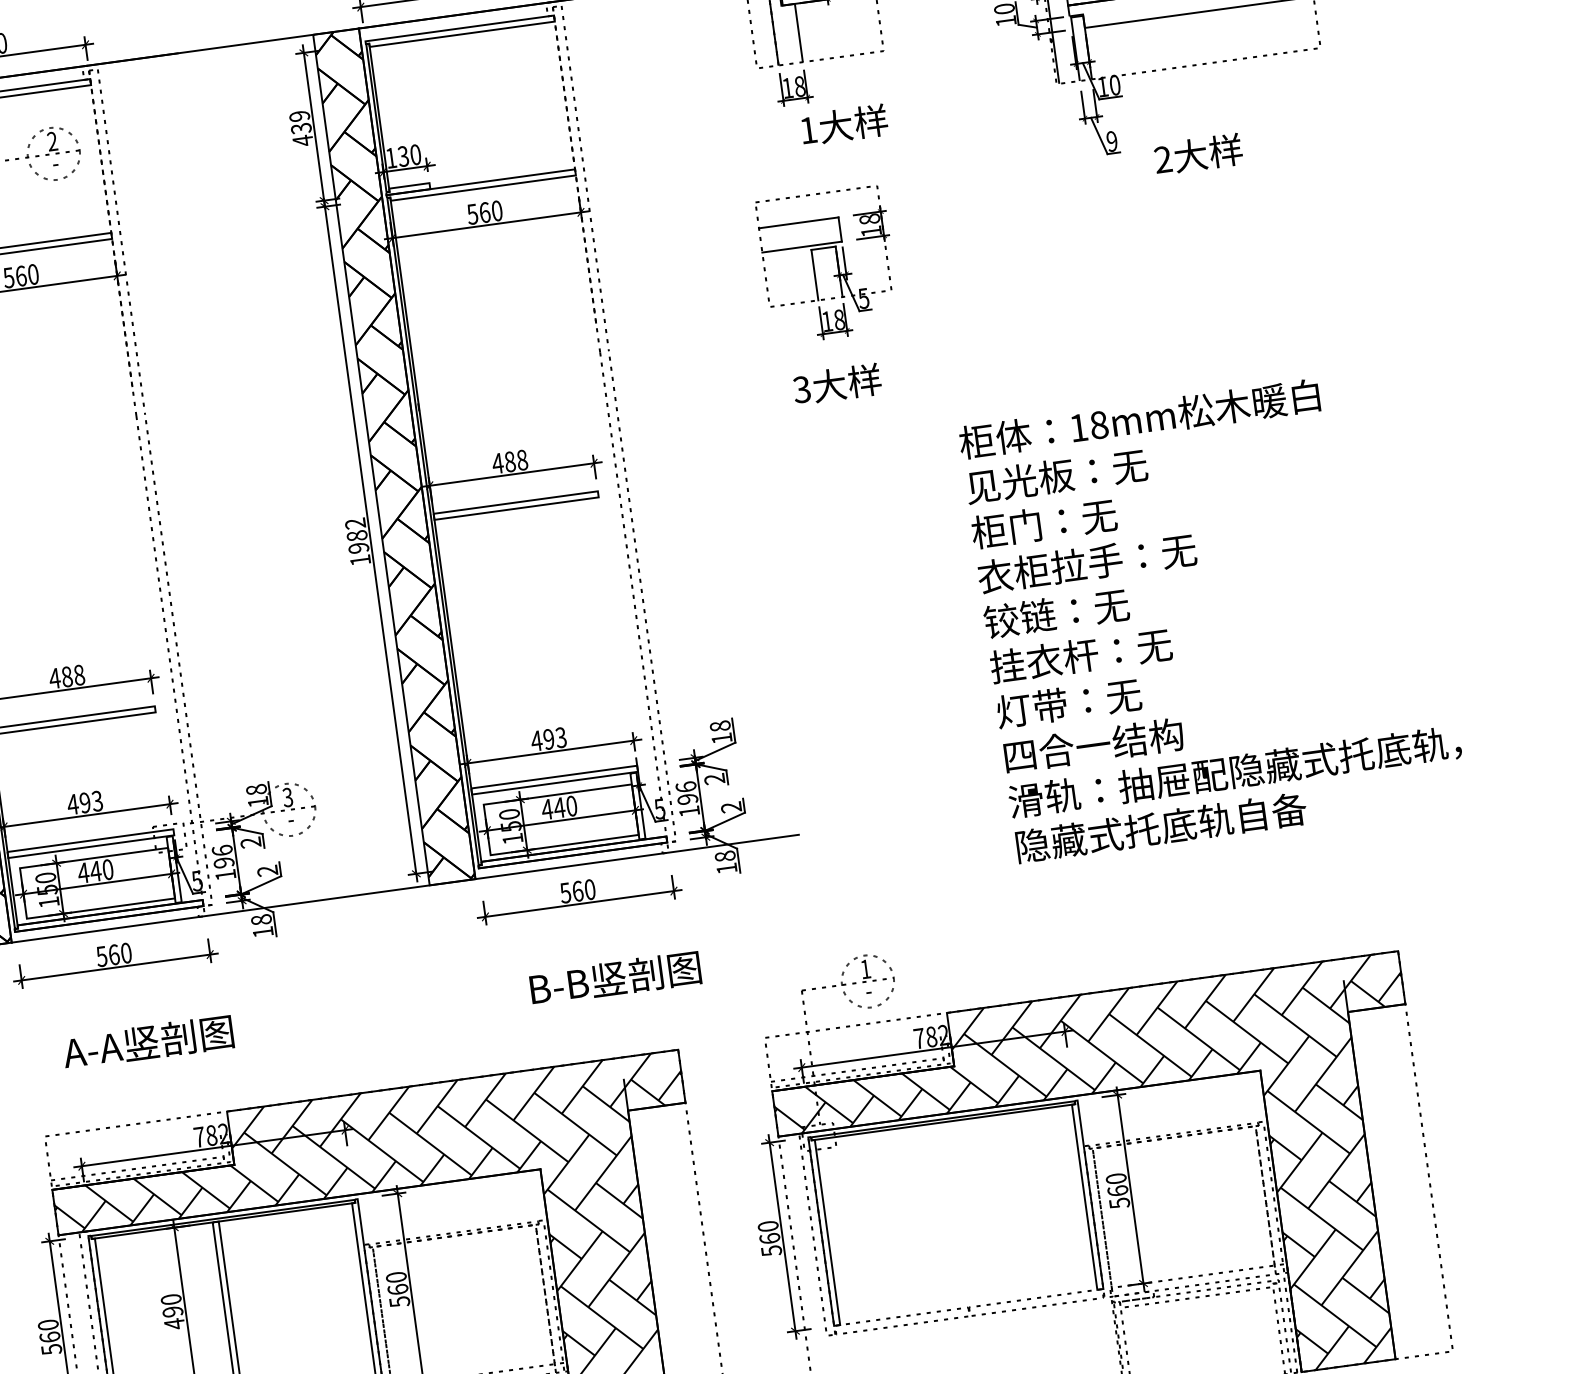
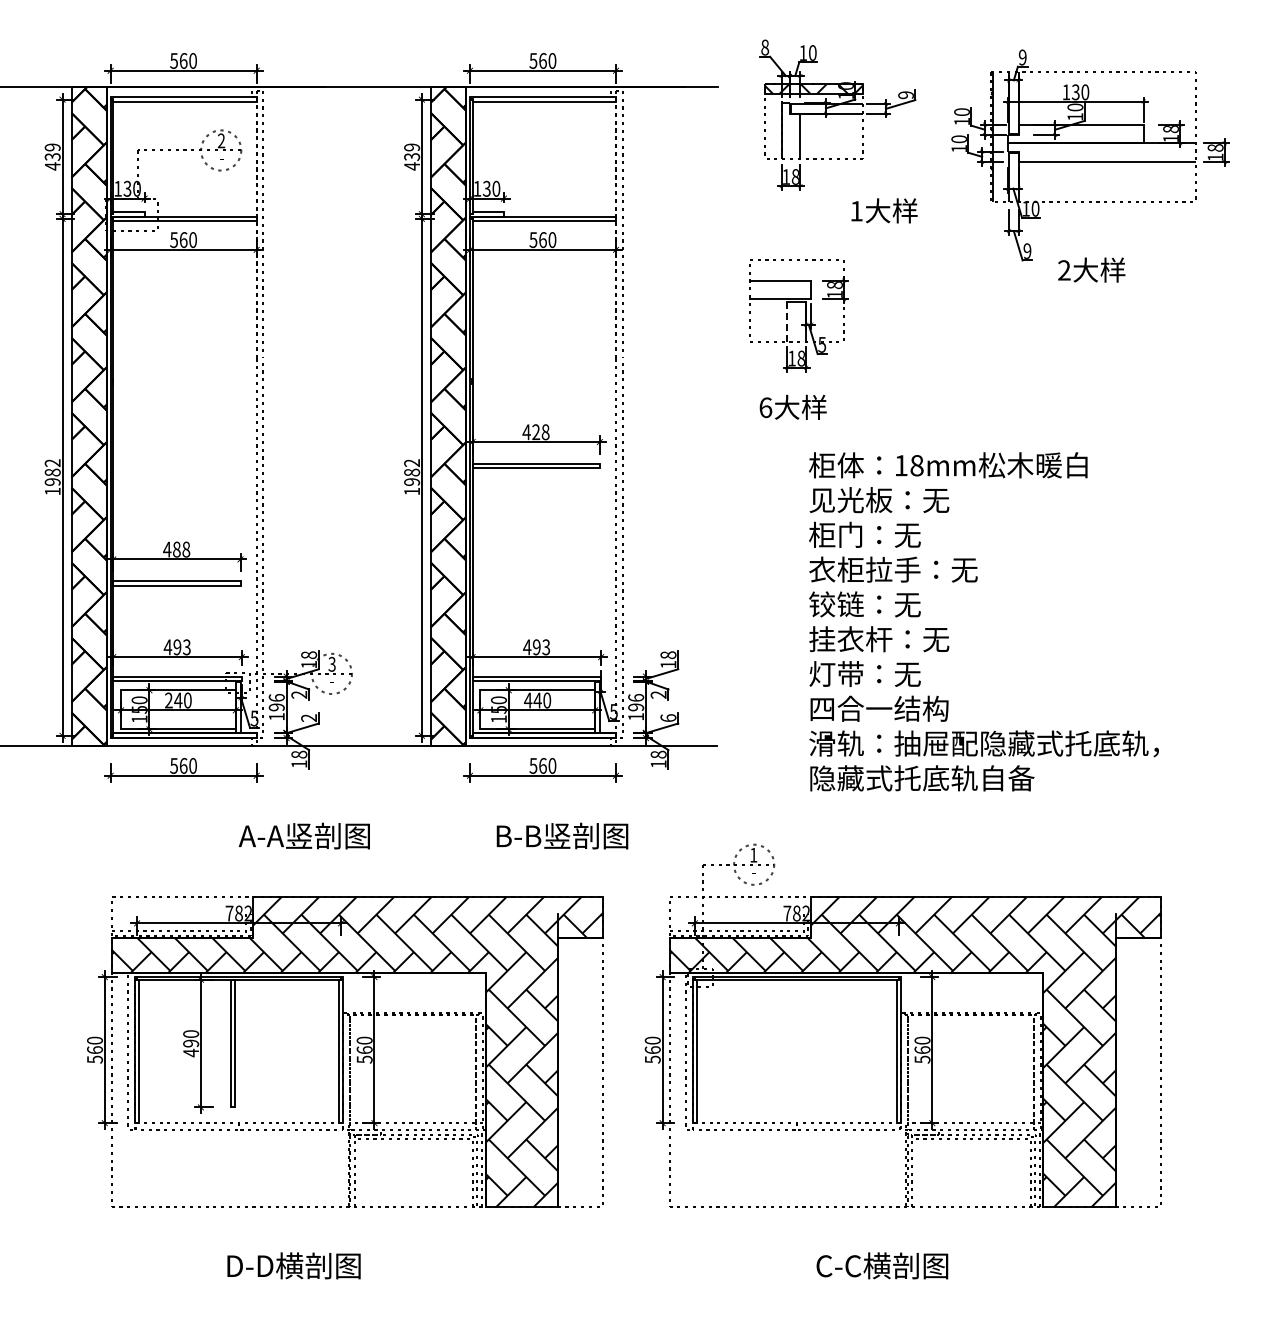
text: (844, 124) -> (884, 210), moved
line: (814, 274) -> (787, 321), solid -> dashed
text: (801, 389) -> (765, 407), 3 -> 6
text: (510, 462) -> (536, 432), 488 -> 428
text: (1212, 614) -> (983, 621), moved
text: (731, 807) -> (668, 718), 2 -> 6
text: (83, 873) -> (168, 700), 440 -> 240
text: (146, 1041) -> (303, 835), moved

